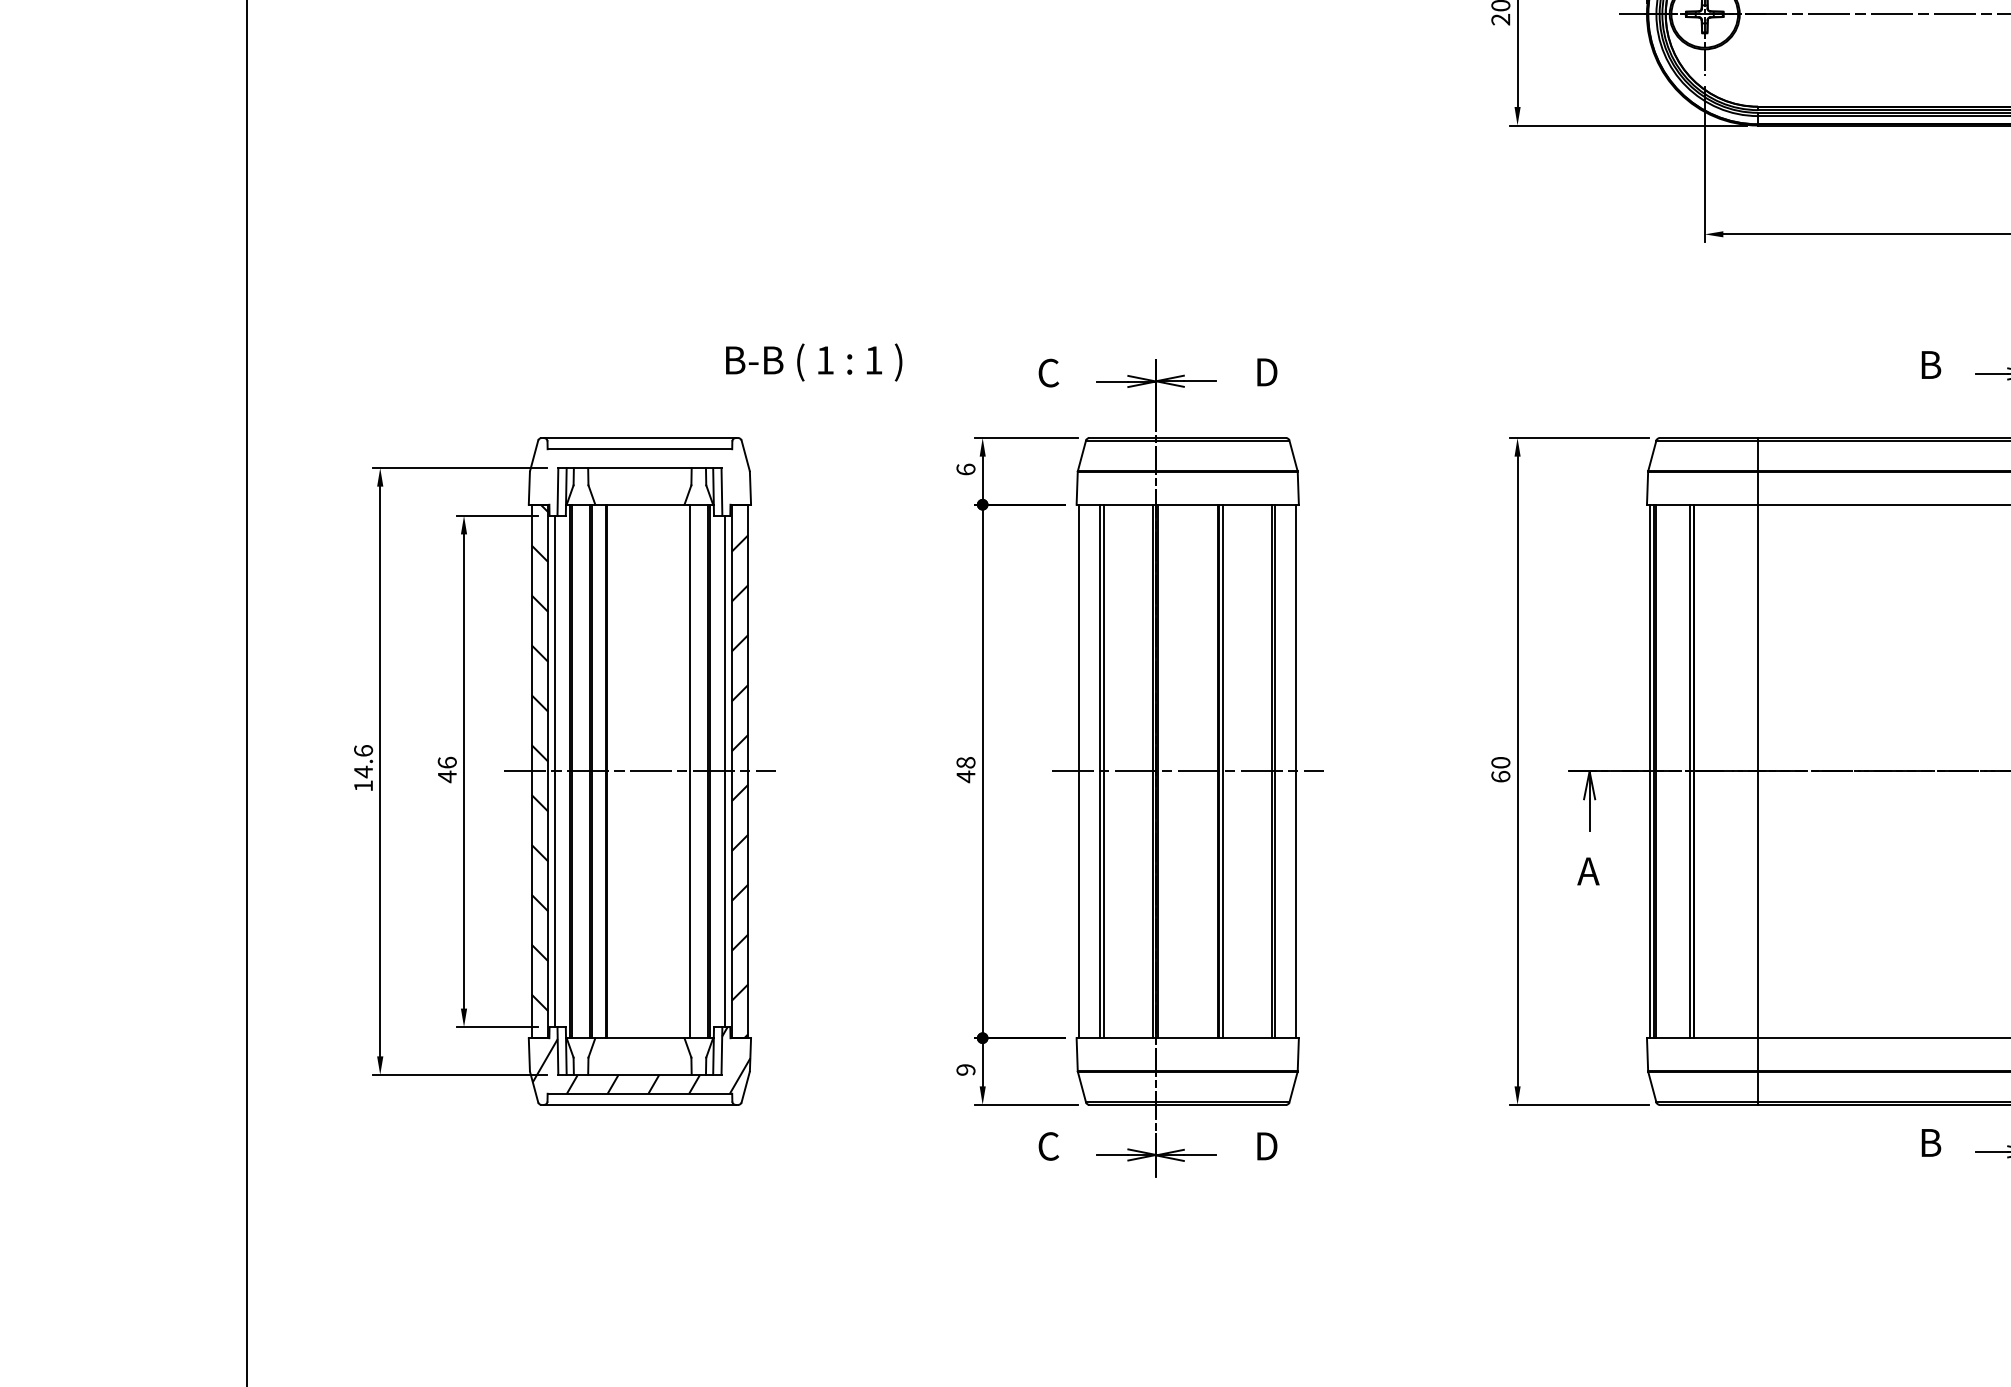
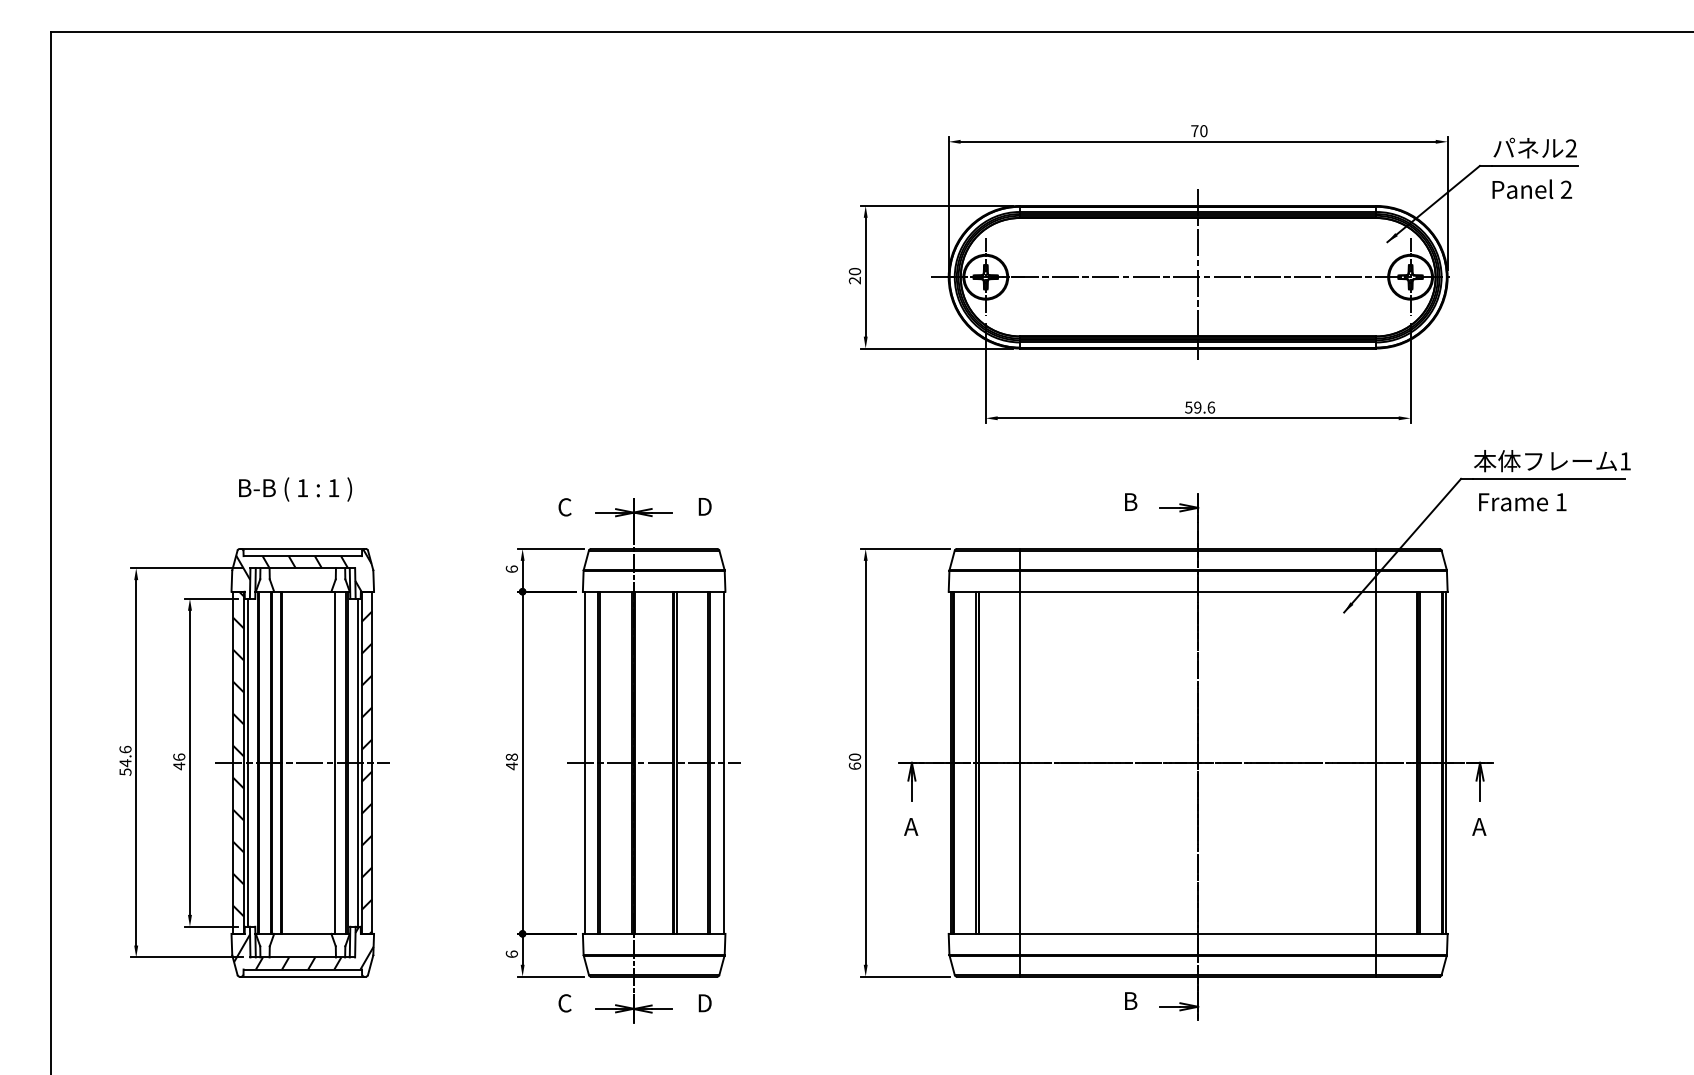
text: (814, 362) -> (295, 489), moved
hatch: (641, 471) -> (303, 570), added
text: (363, 785) -> (125, 771), 14.6 -> 54.6
text: (965, 1068) -> (511, 953), 9 -> 6

